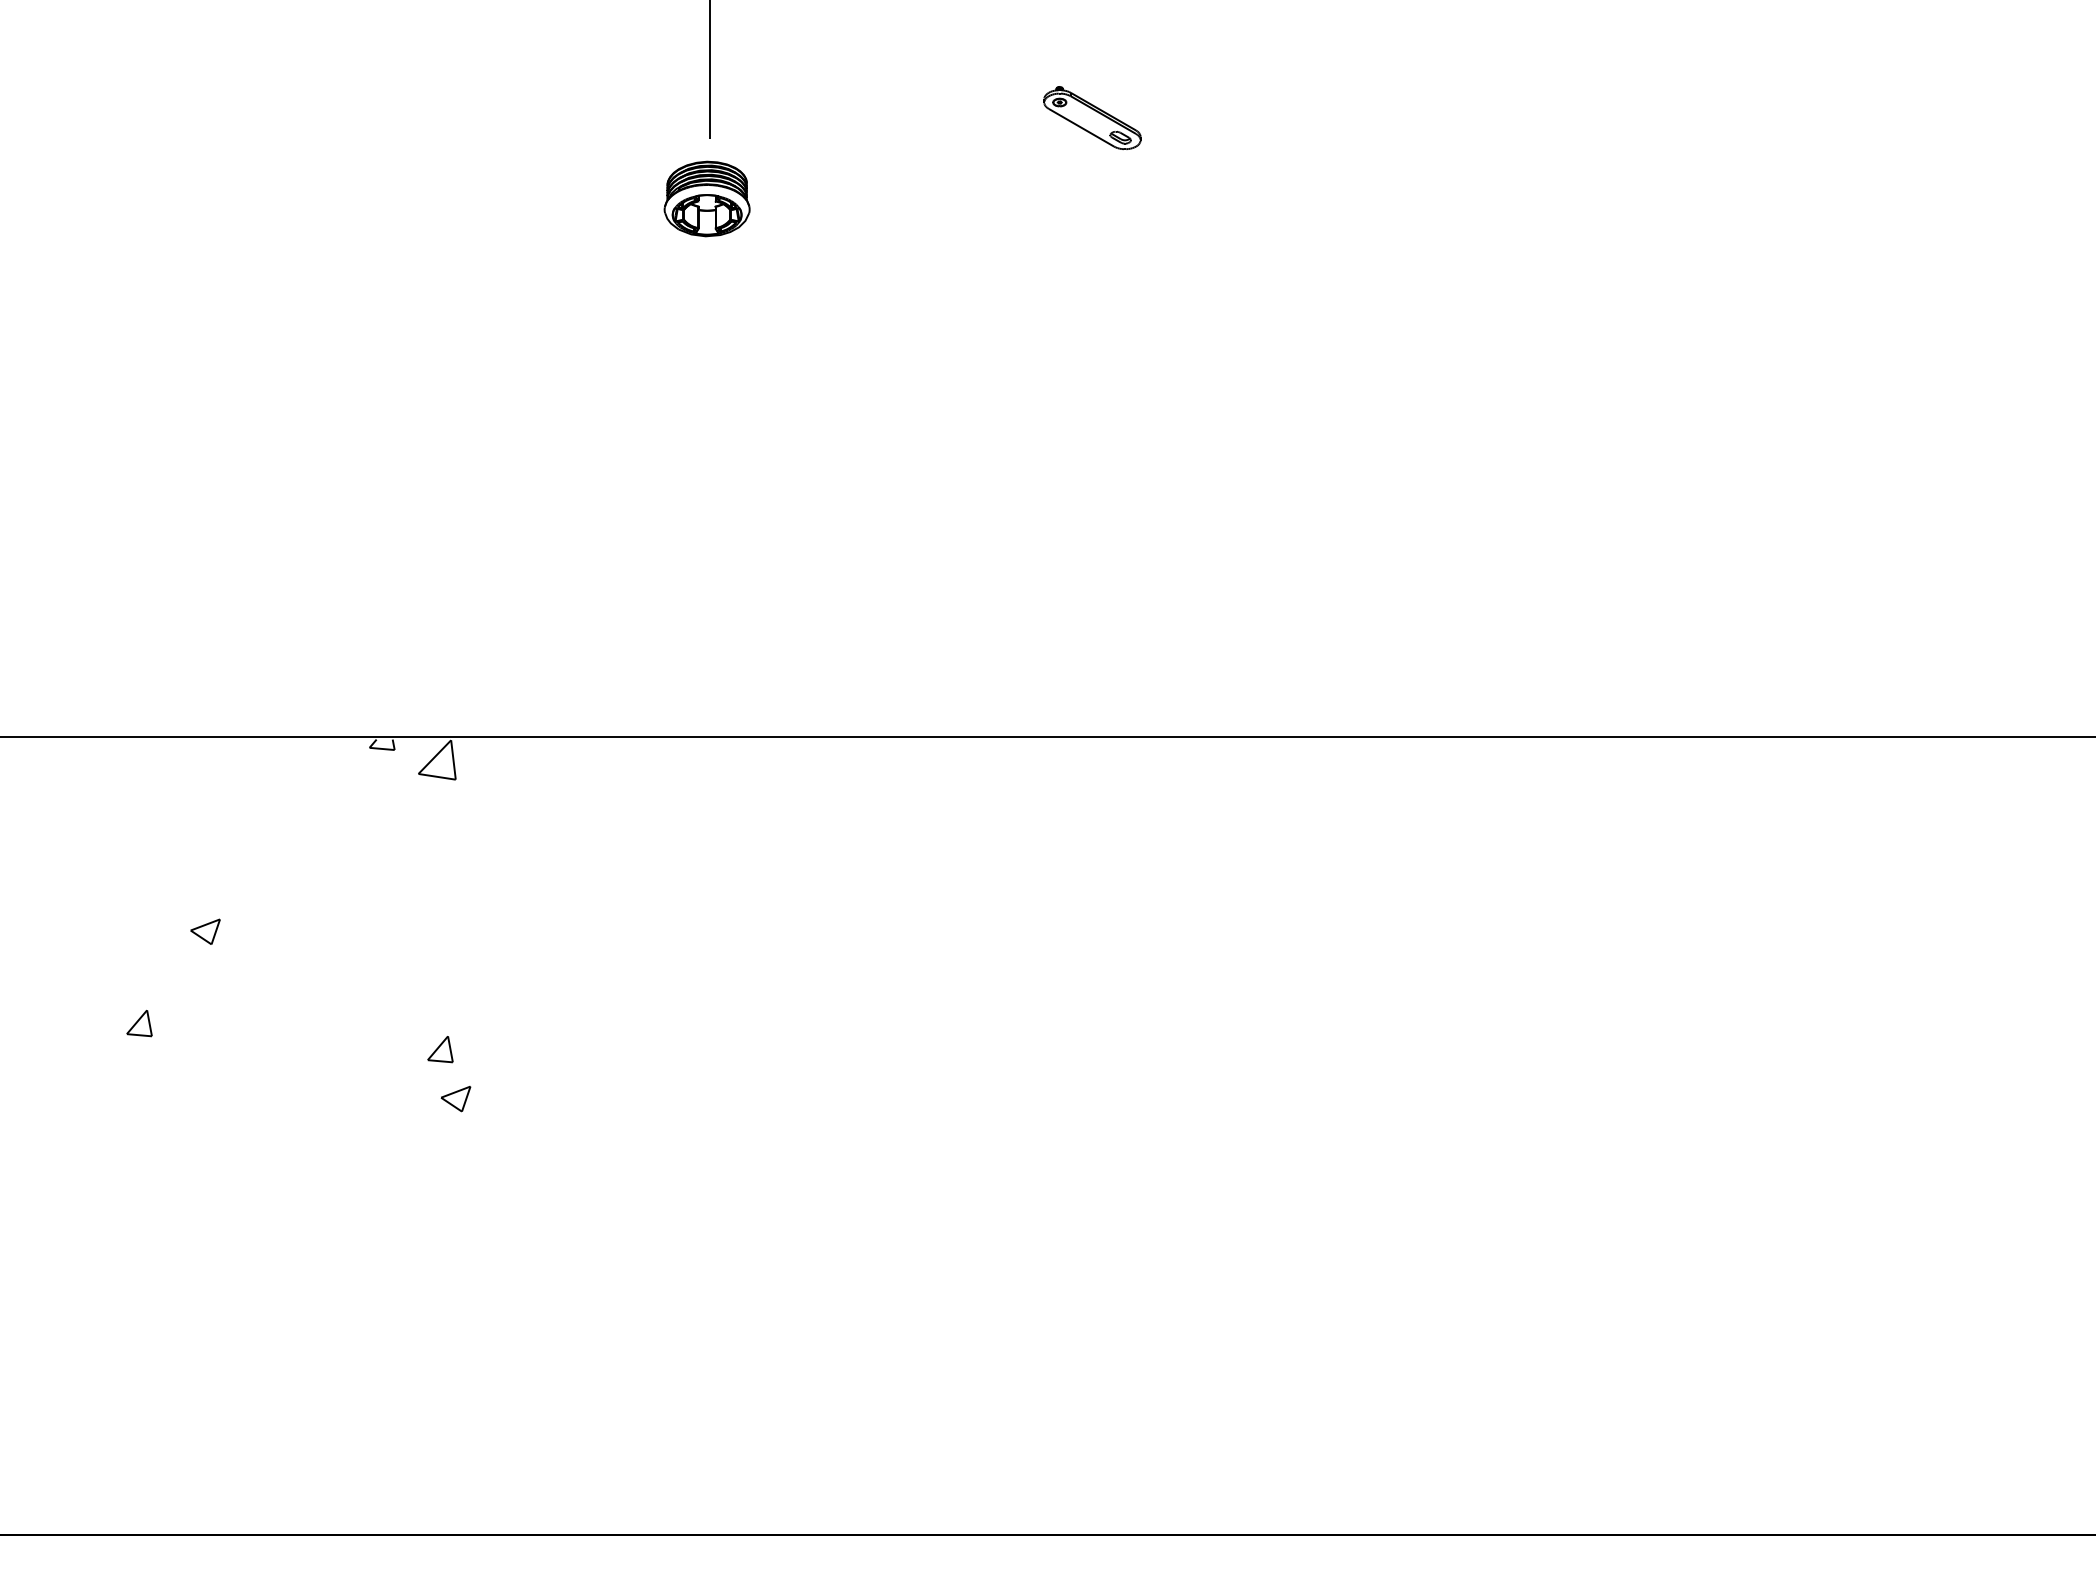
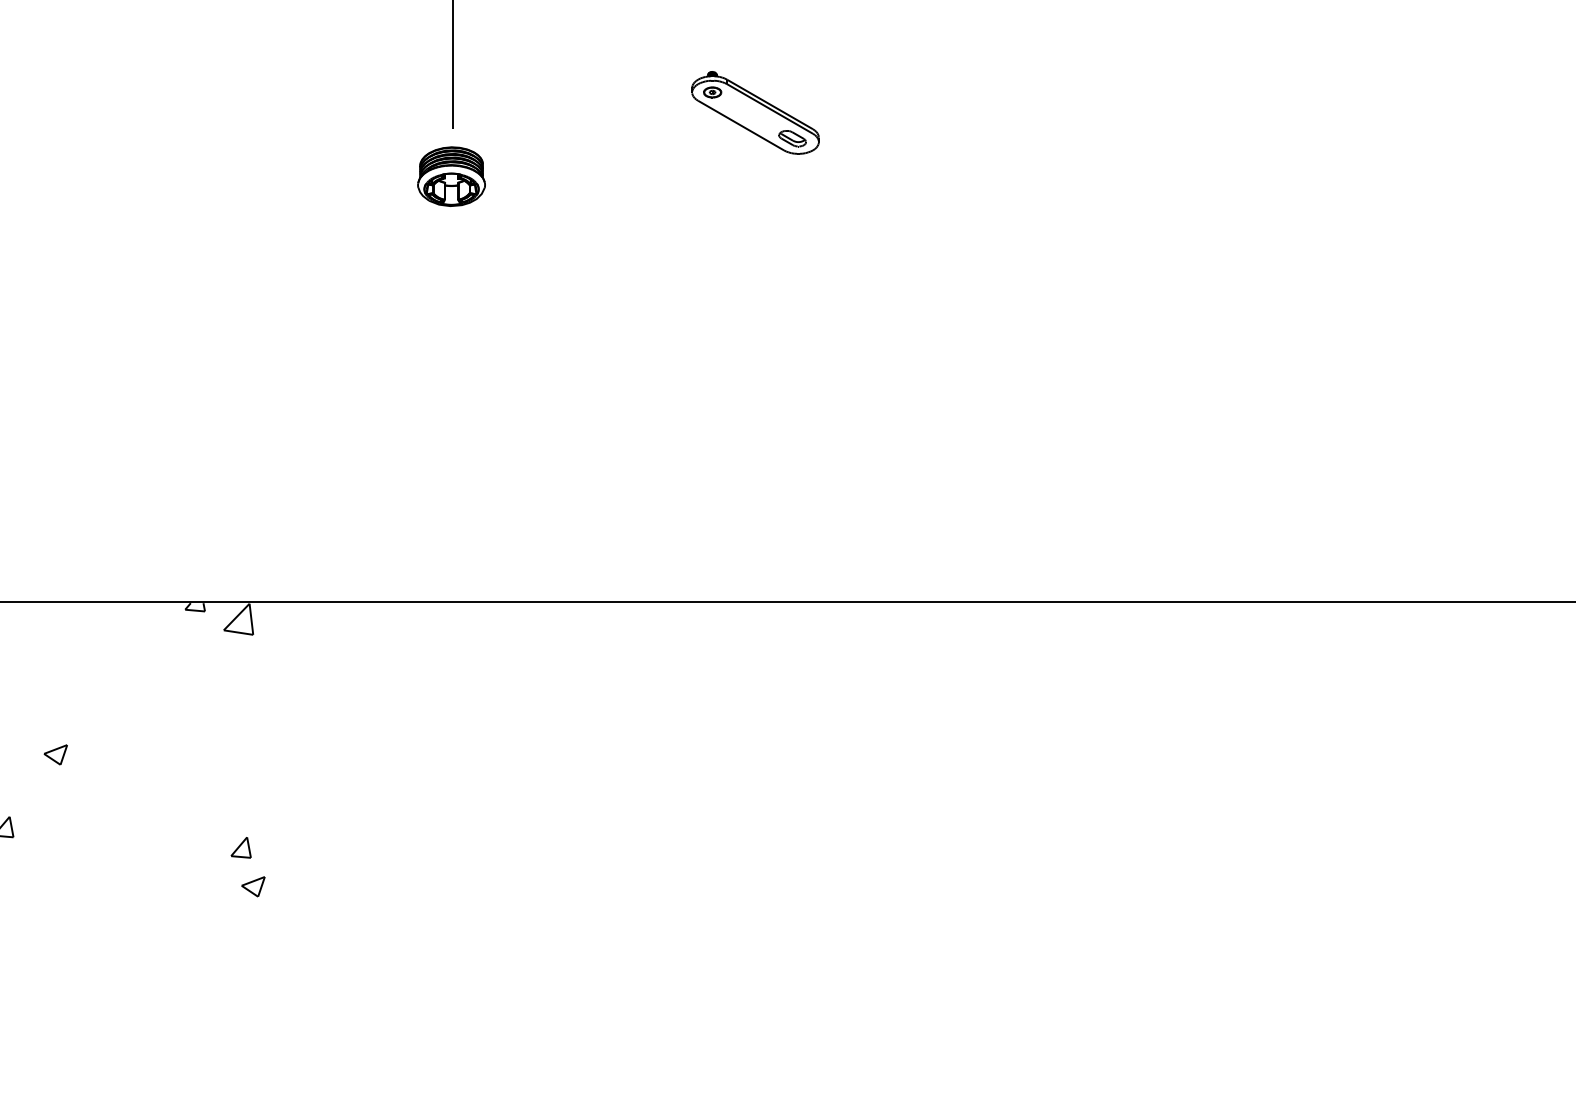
part: (1092, 117) -> (755, 112), size x1.67

